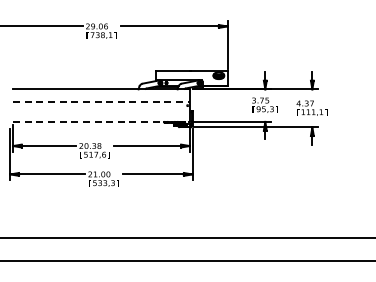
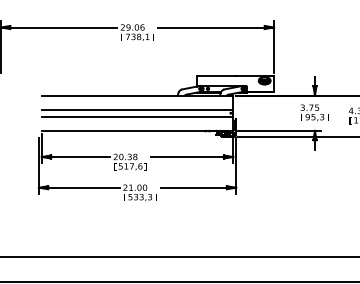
line: (101, 102) -> (137, 109), dashed -> solid
line: (101, 108) -> (137, 116), added
line: (101, 121) -> (137, 130), dashed -> solid

